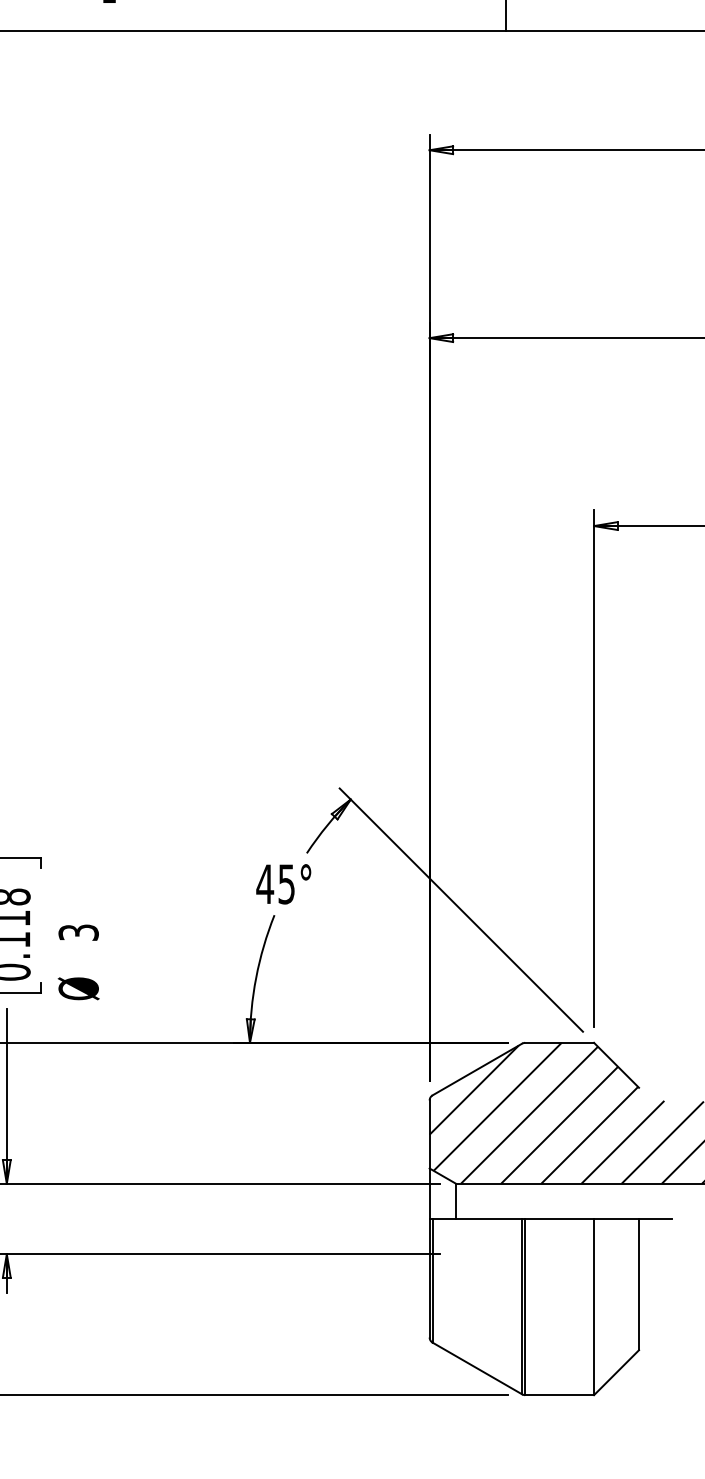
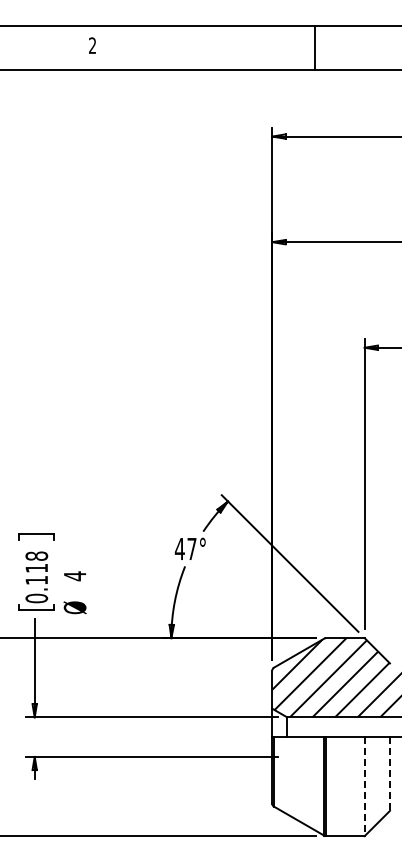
text: (285, 885) -> (191, 549), 45° -> 47°
text: (77, 933) -> (74, 576), 3 -> 4
line: (638, 1285) -> (389, 774), solid -> dashed
line: (593, 1308) -> (364, 787), solid -> dashed

